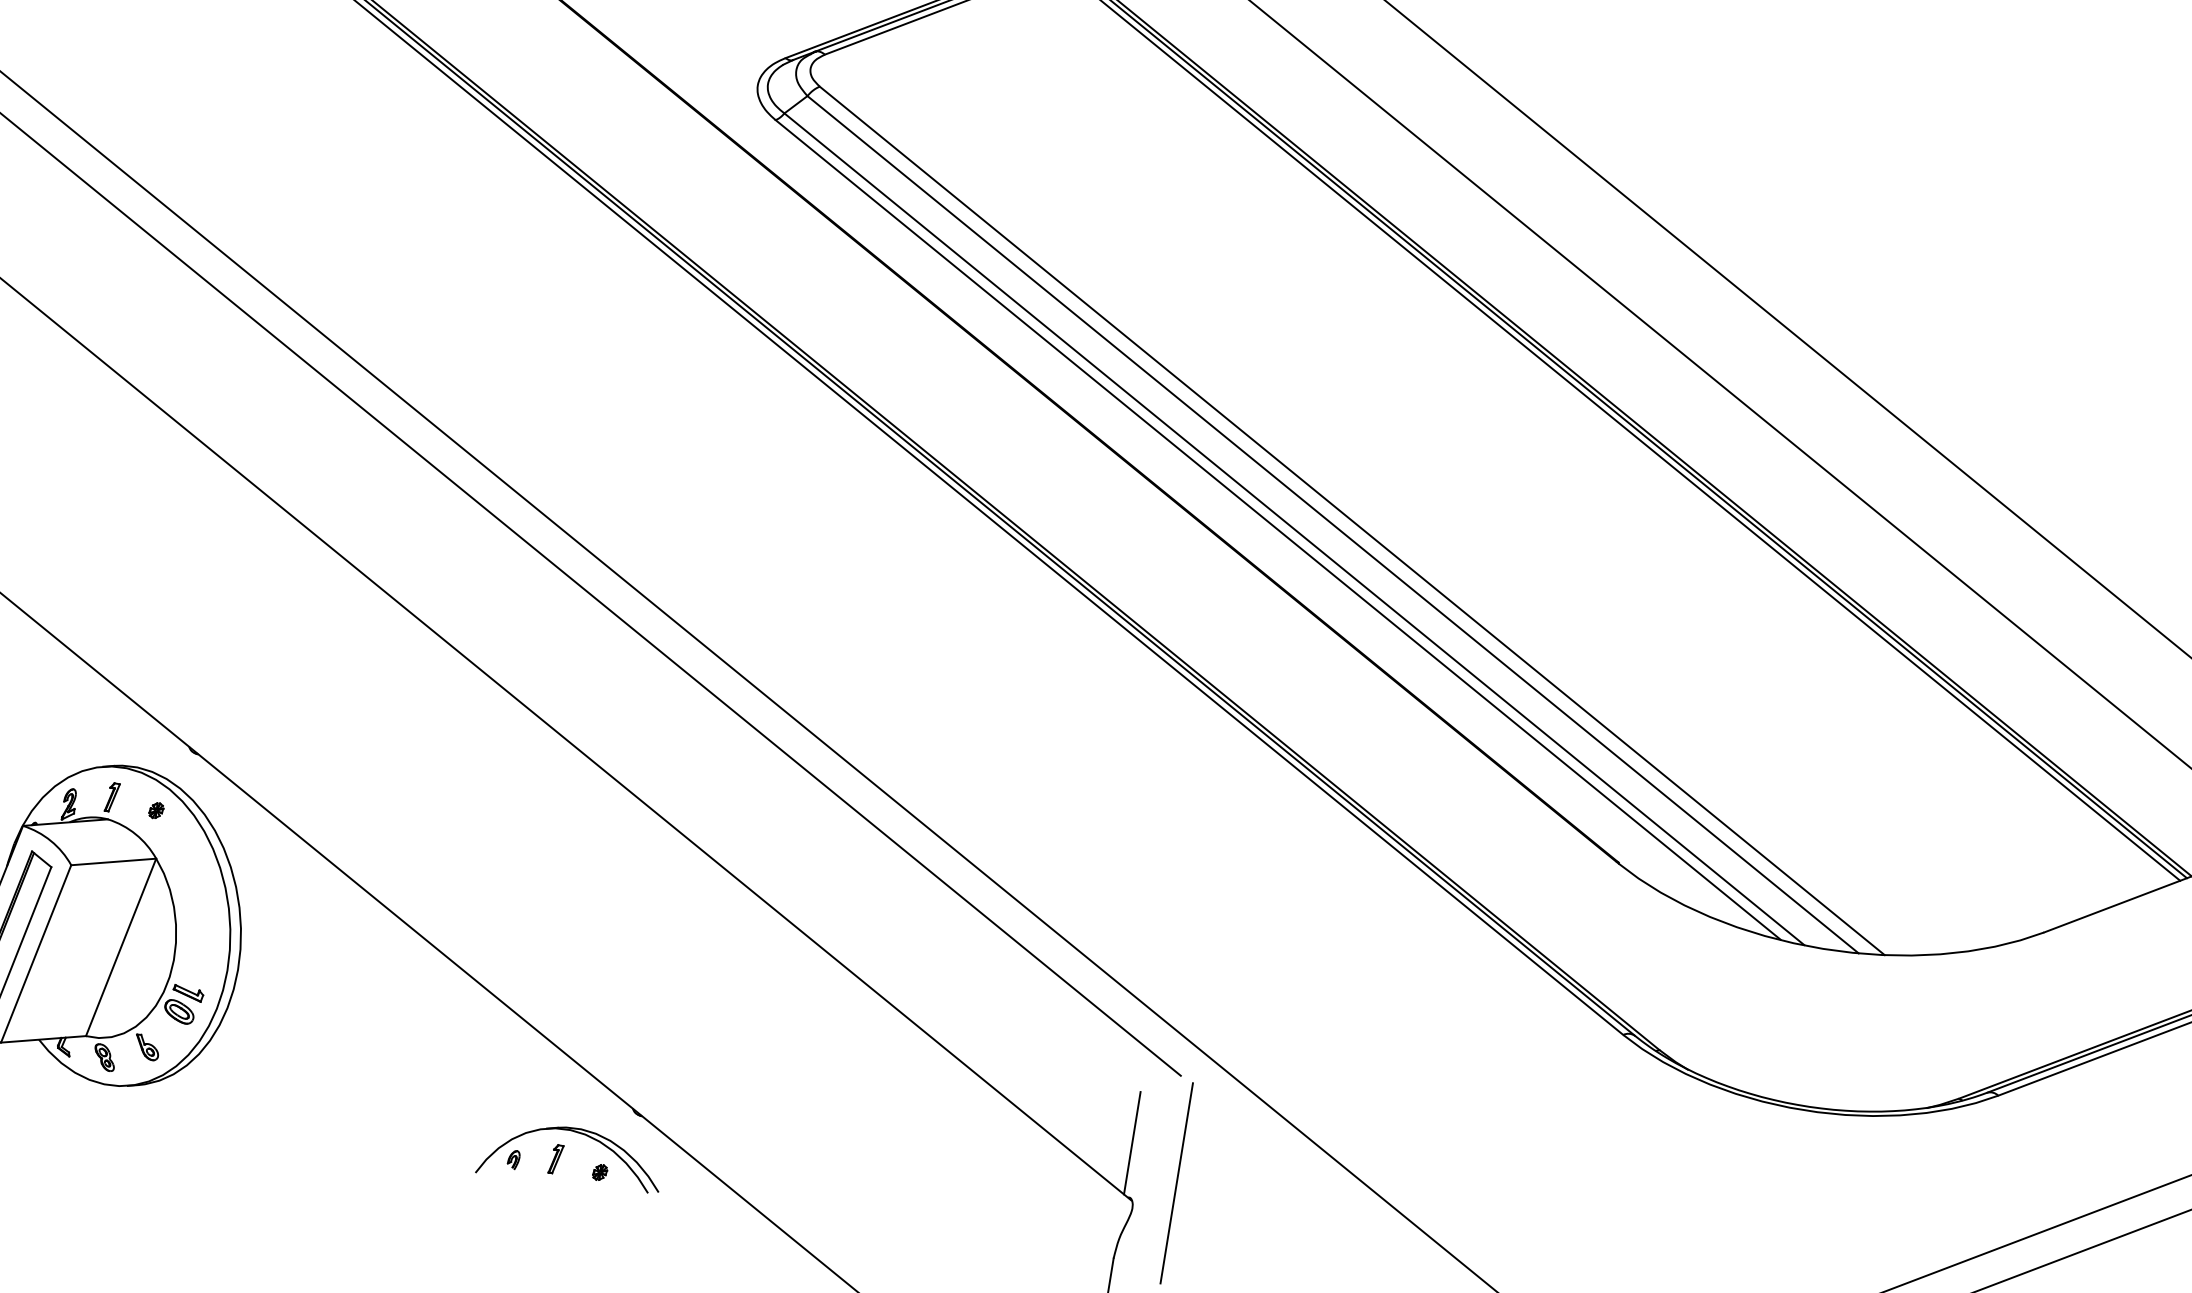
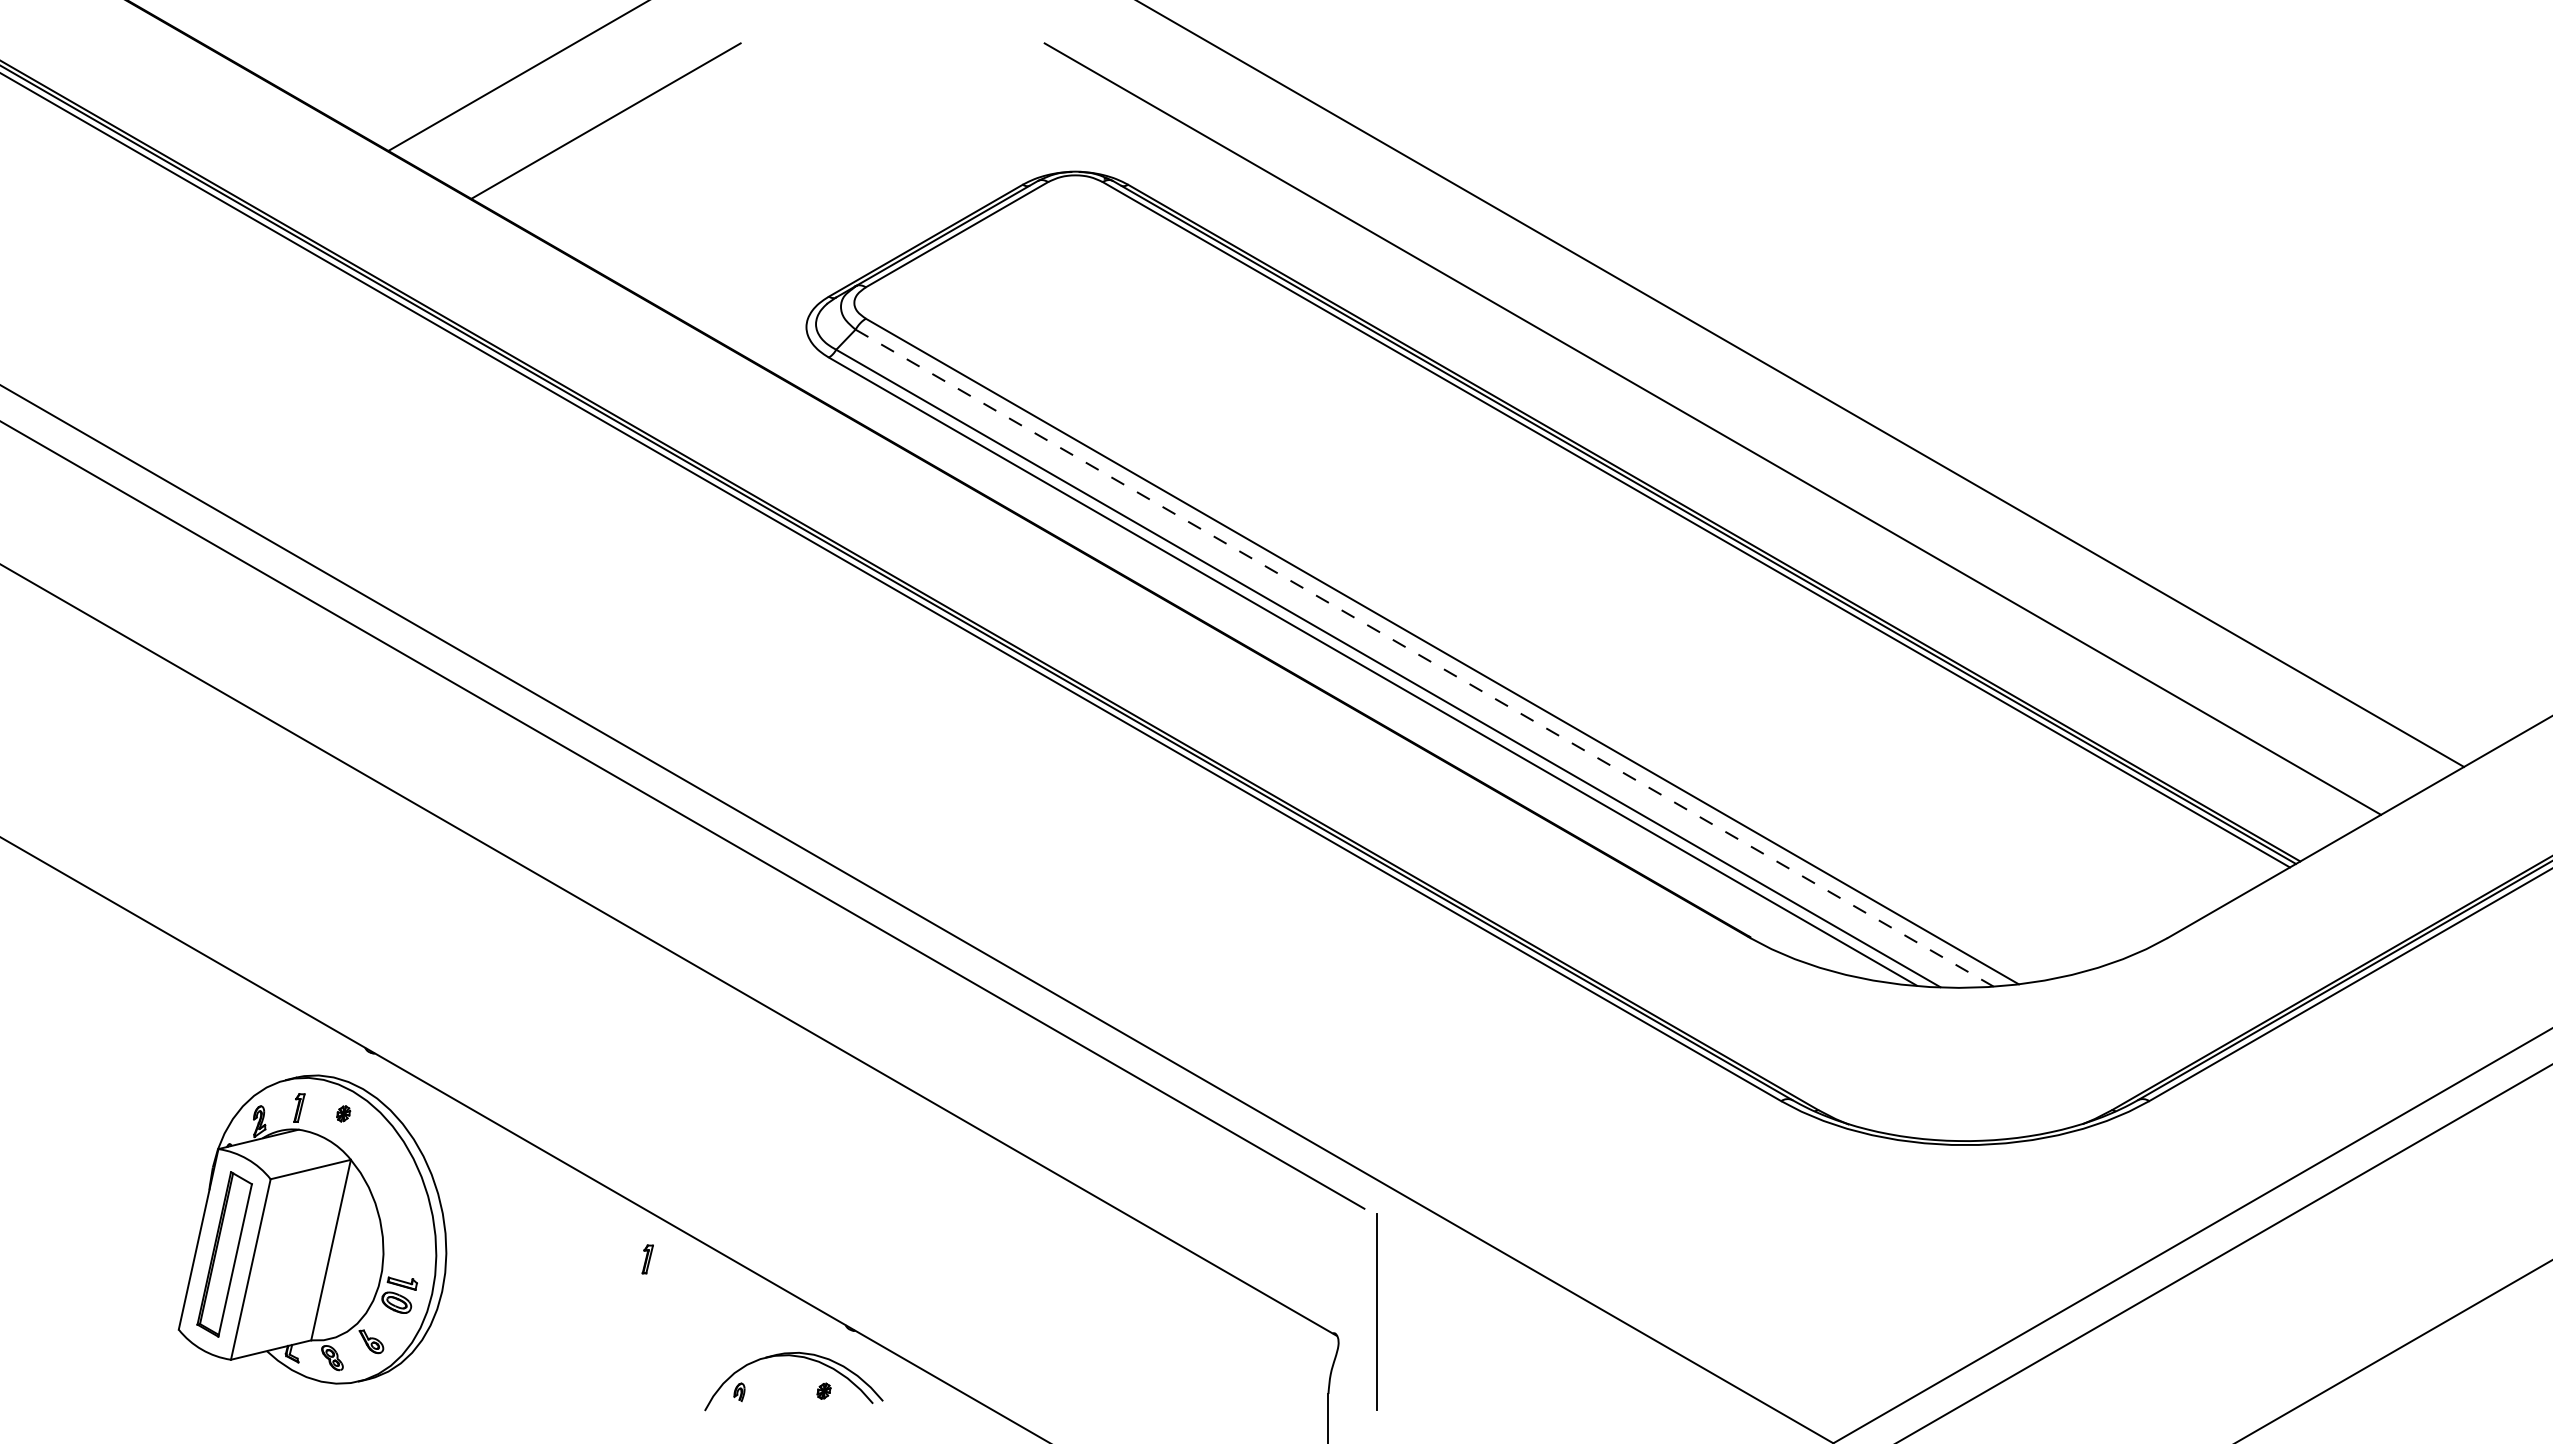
line: (1333, 525) -> (1425, 658), solid -> dashed
line: (1132, 1142) -> (1328, 1280), removed
part: (555, 1159) -> (647, 1259), moved

